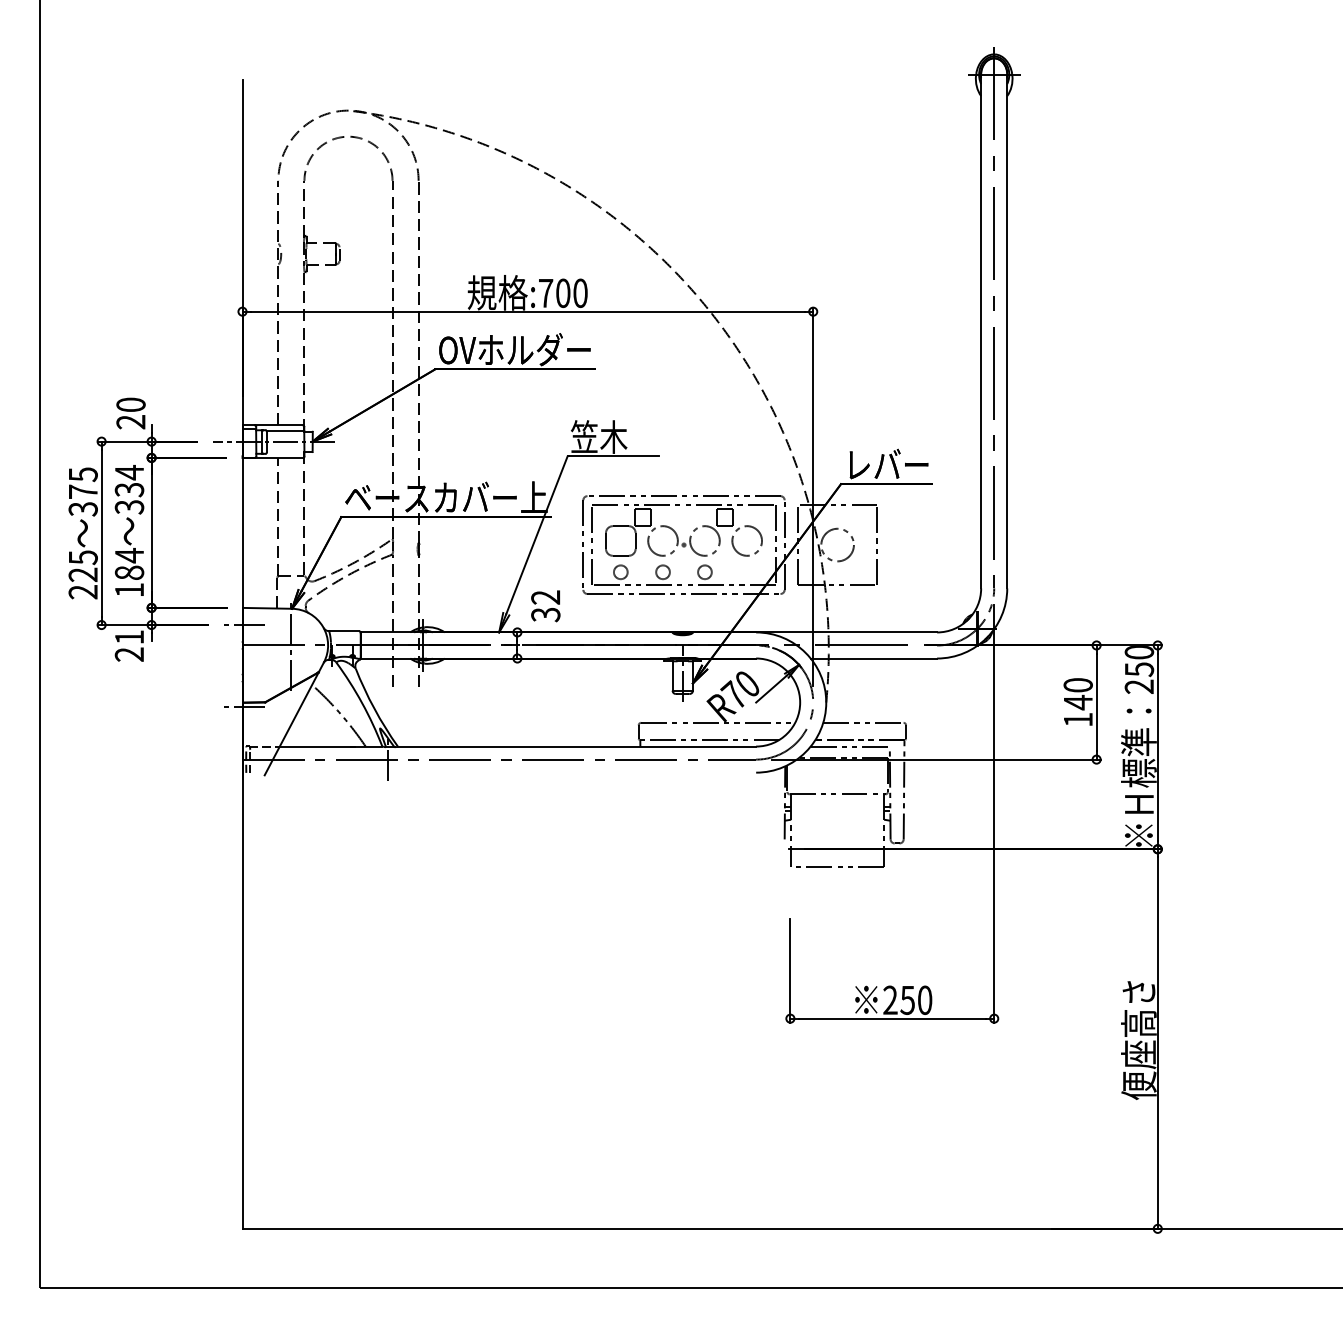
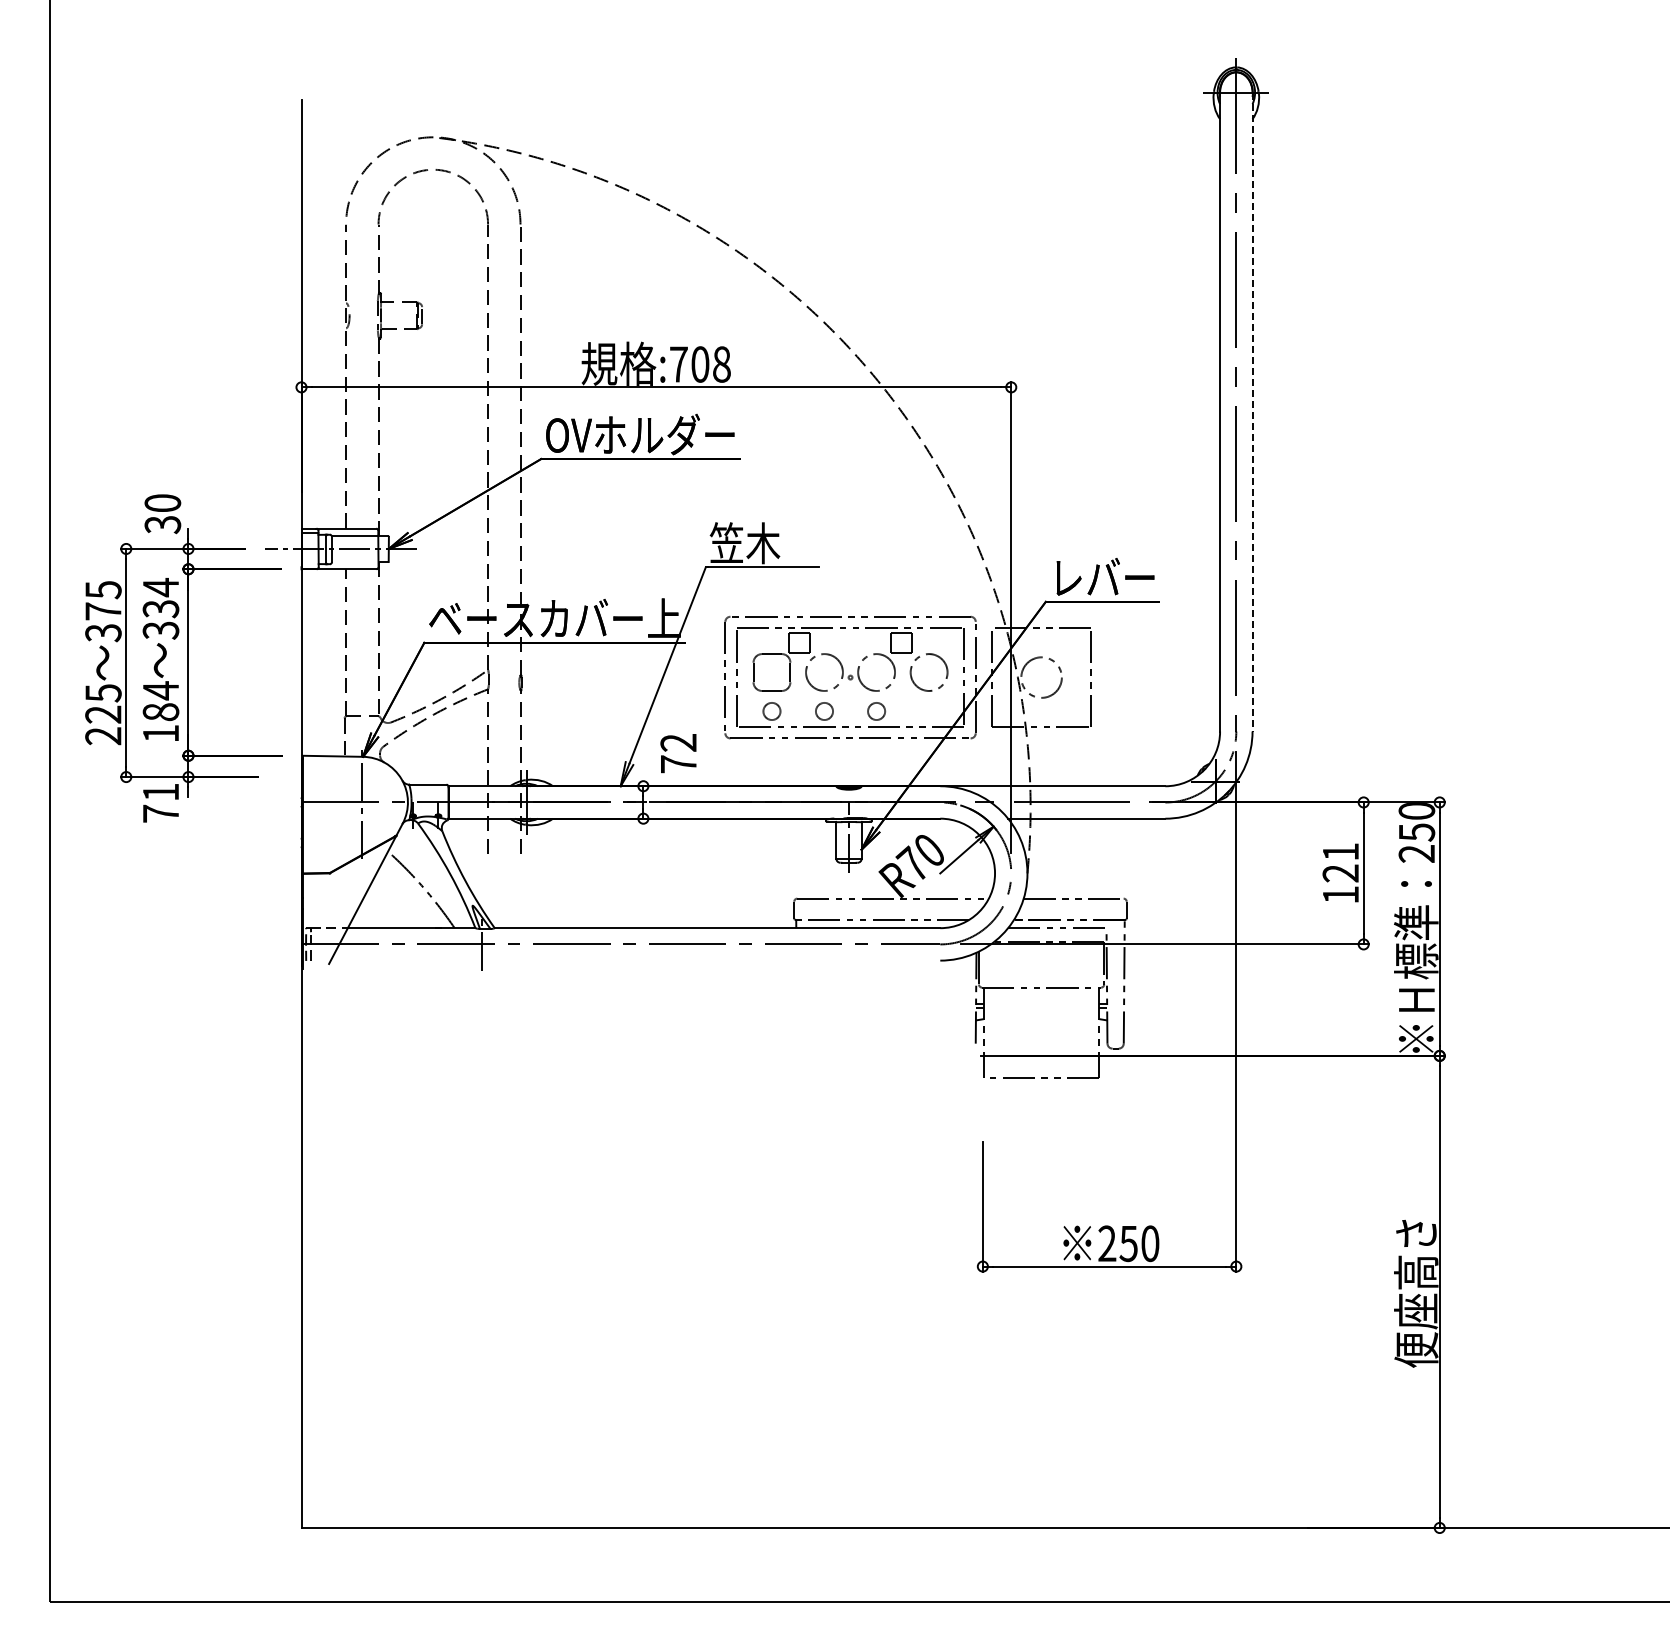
text: (580, 293) -> (721, 364), :700 -> :708
line: (1007, 331) -> (1252, 412), solid -> dashed
text: (131, 421) -> (163, 524), 20 -> 30
text: (545, 614) -> (678, 764), 32 -> 72
line: (244, 625) -> (303, 777), removed
text: (129, 654) -> (160, 813), 21 -> 71
text: (1077, 694) -> (1340, 863), 140 -> 121
line: (244, 706) -> (303, 878), removed

